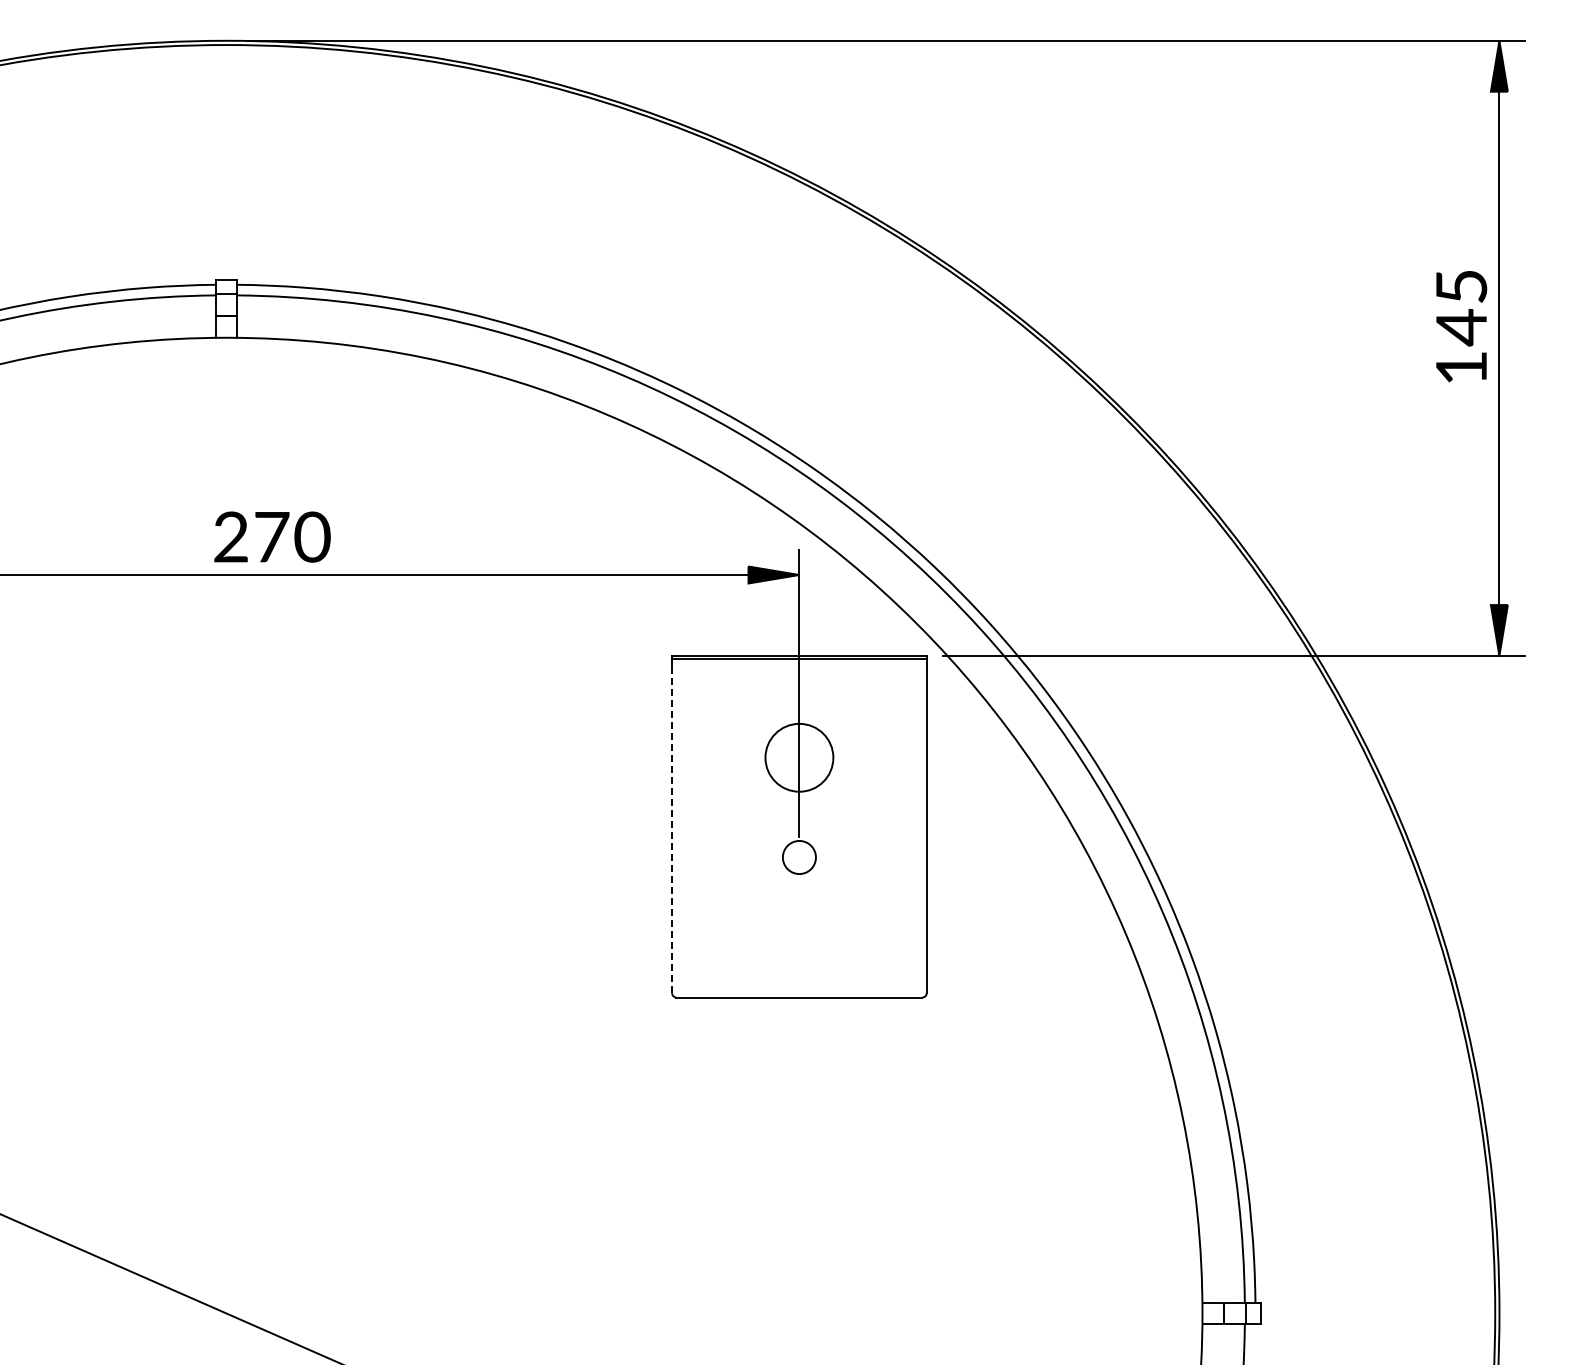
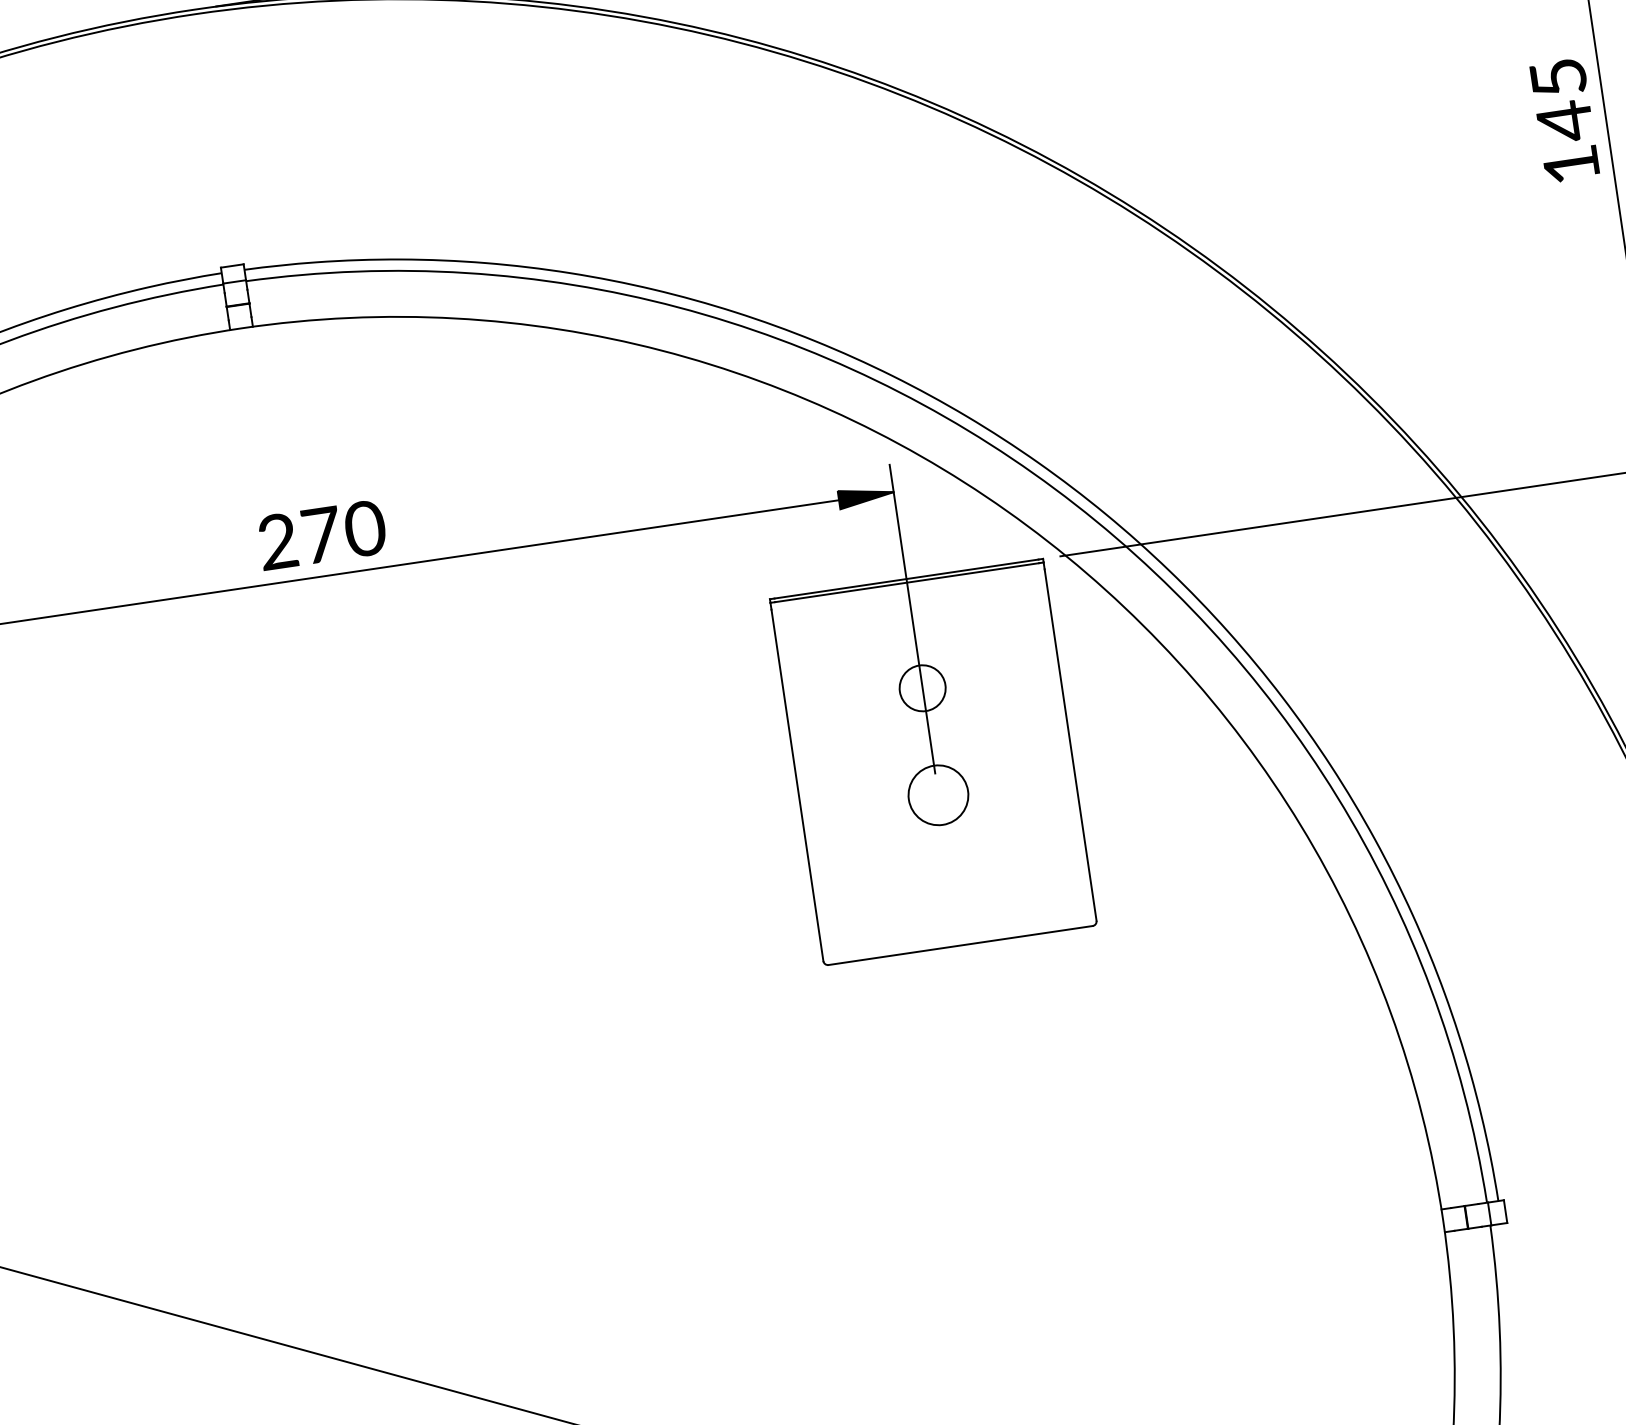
circle: (799, 757) -> (922, 687), size x0.62
line: (672, 829) -> (797, 785), dashed -> solid
circle: (799, 857) -> (938, 795), size x1.67

